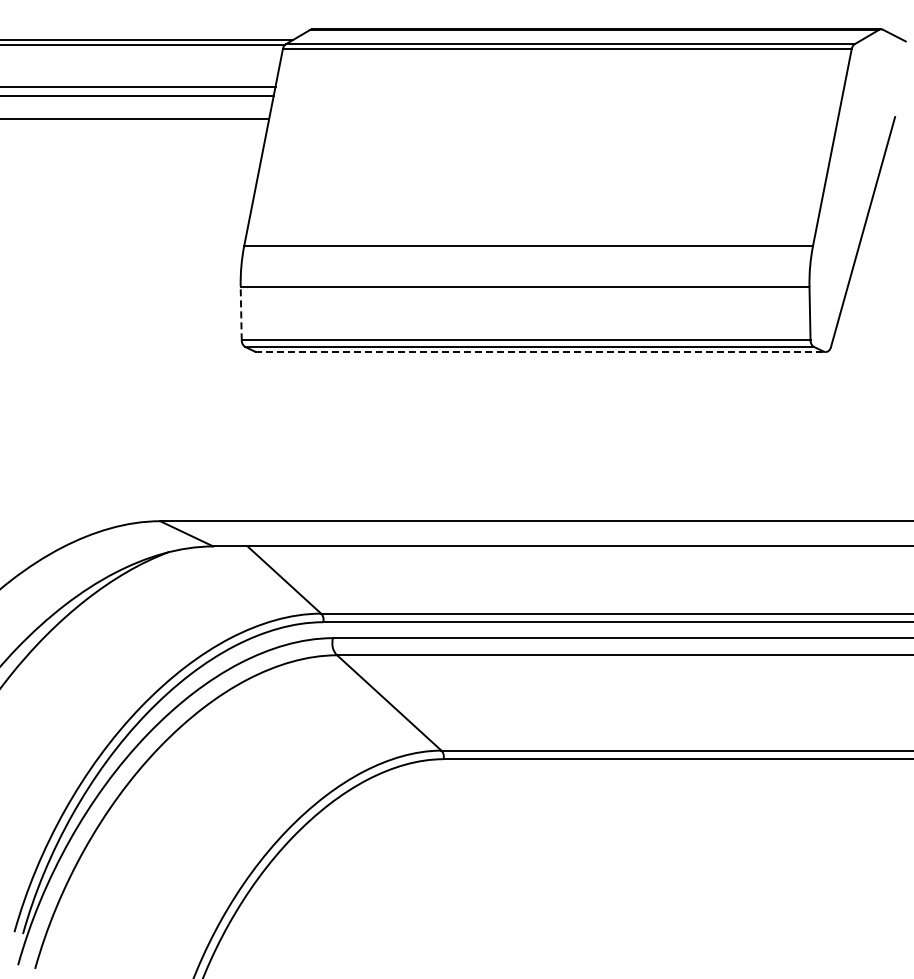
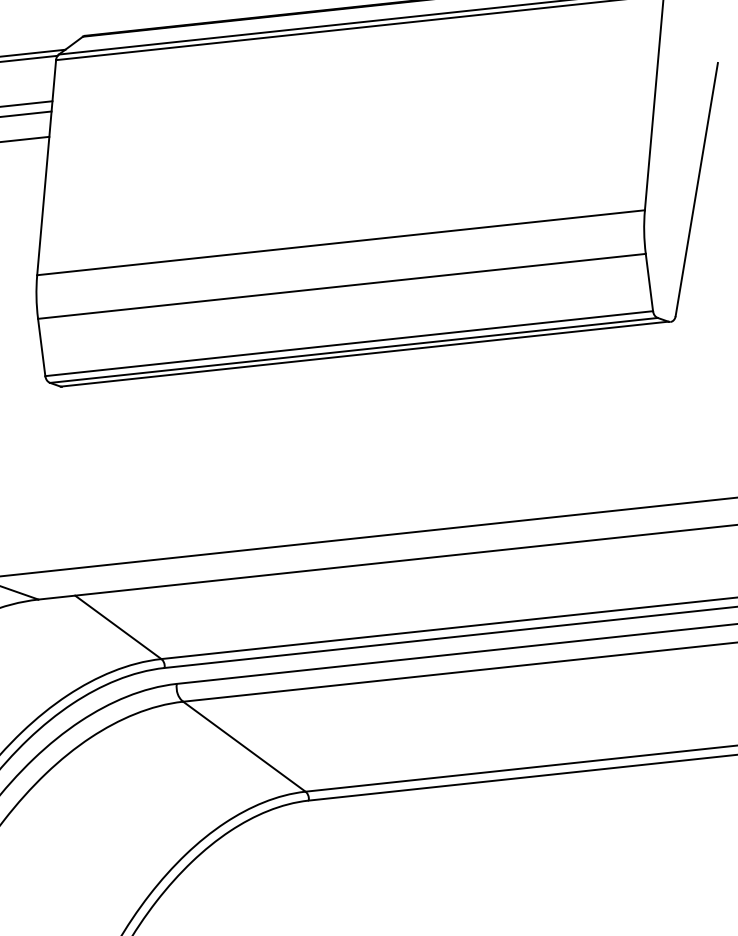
line: (241, 313) -> (42, 347), dashed -> solid
line: (539, 351) -> (364, 354), dashed -> solid

